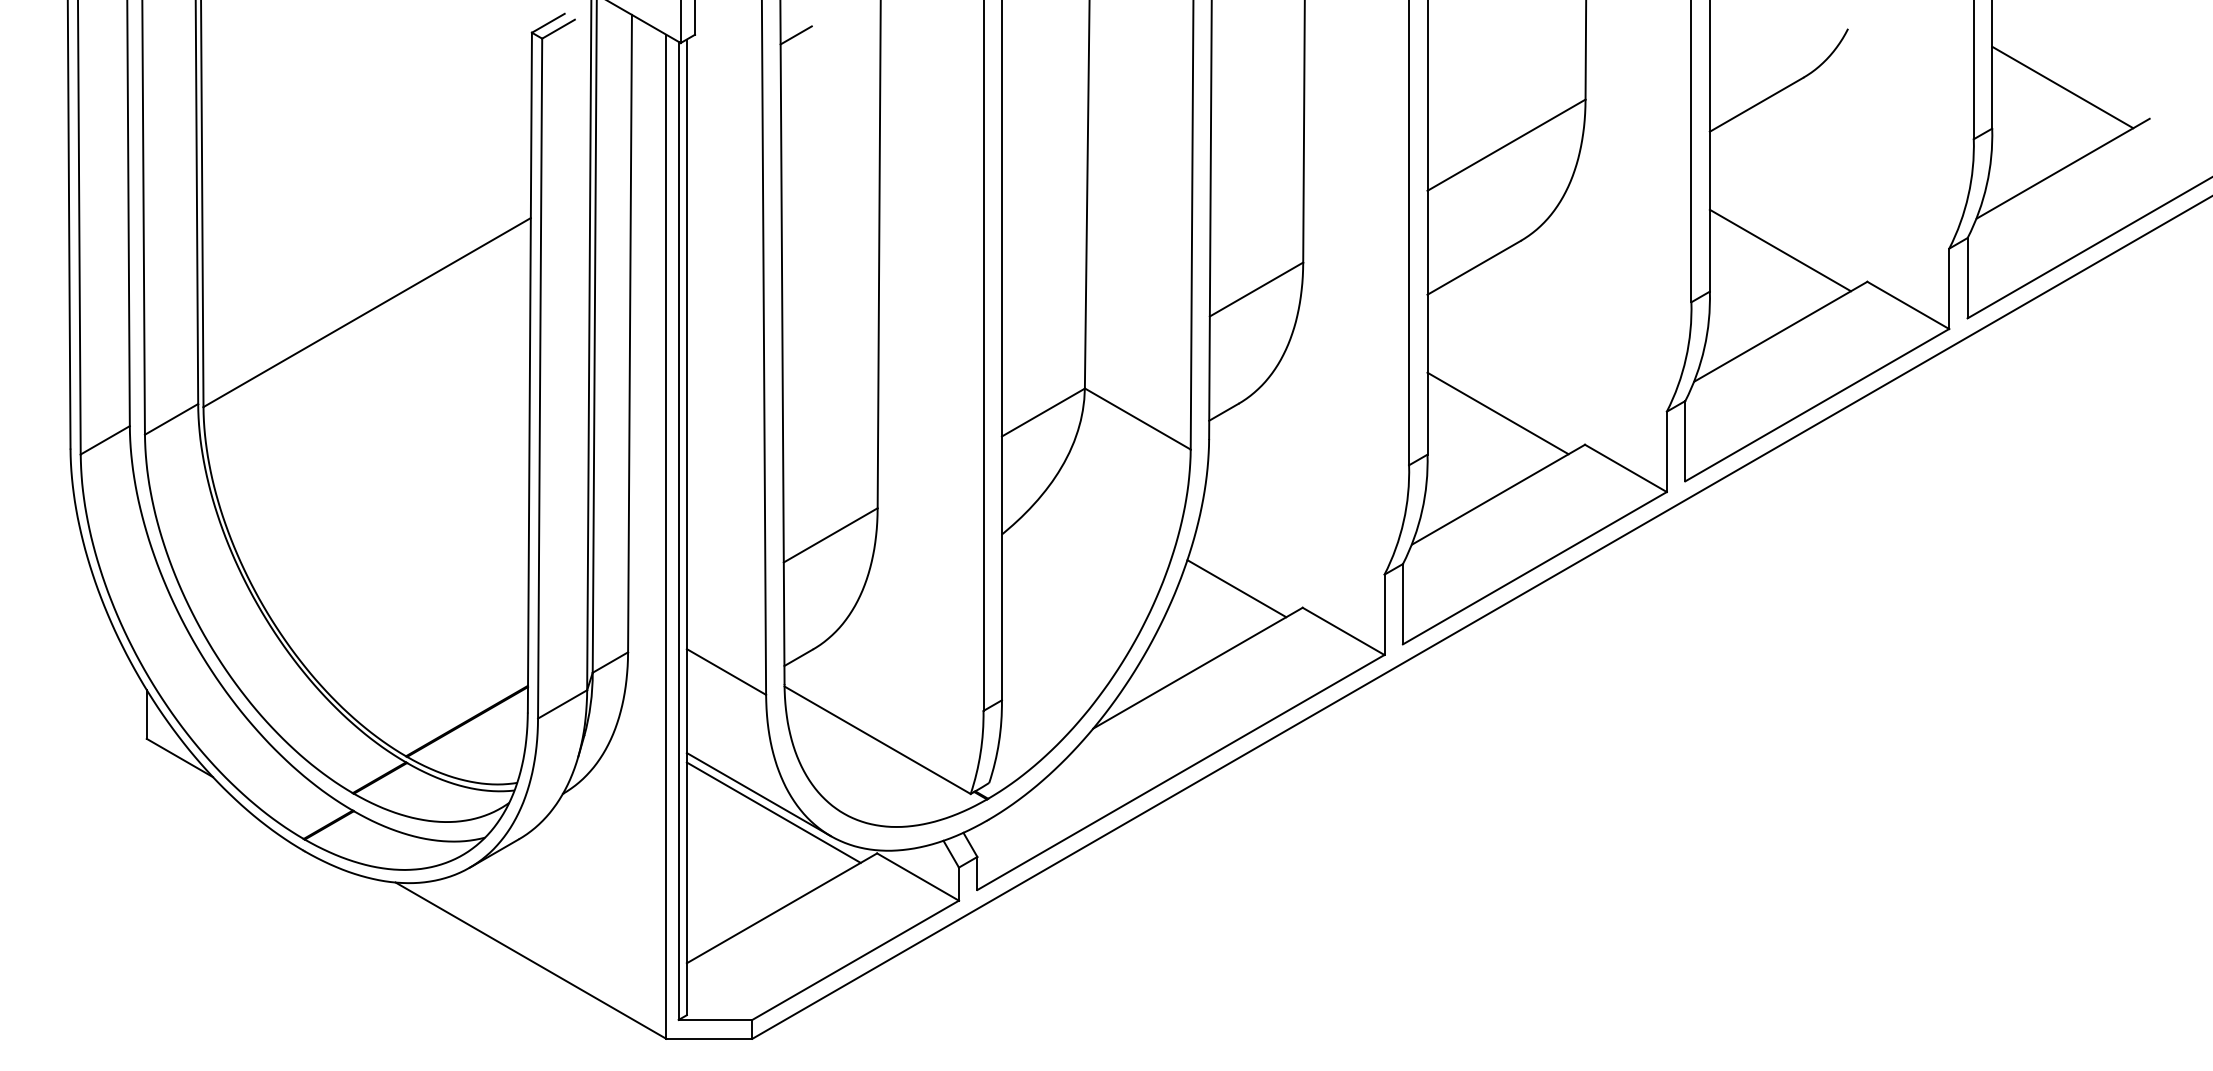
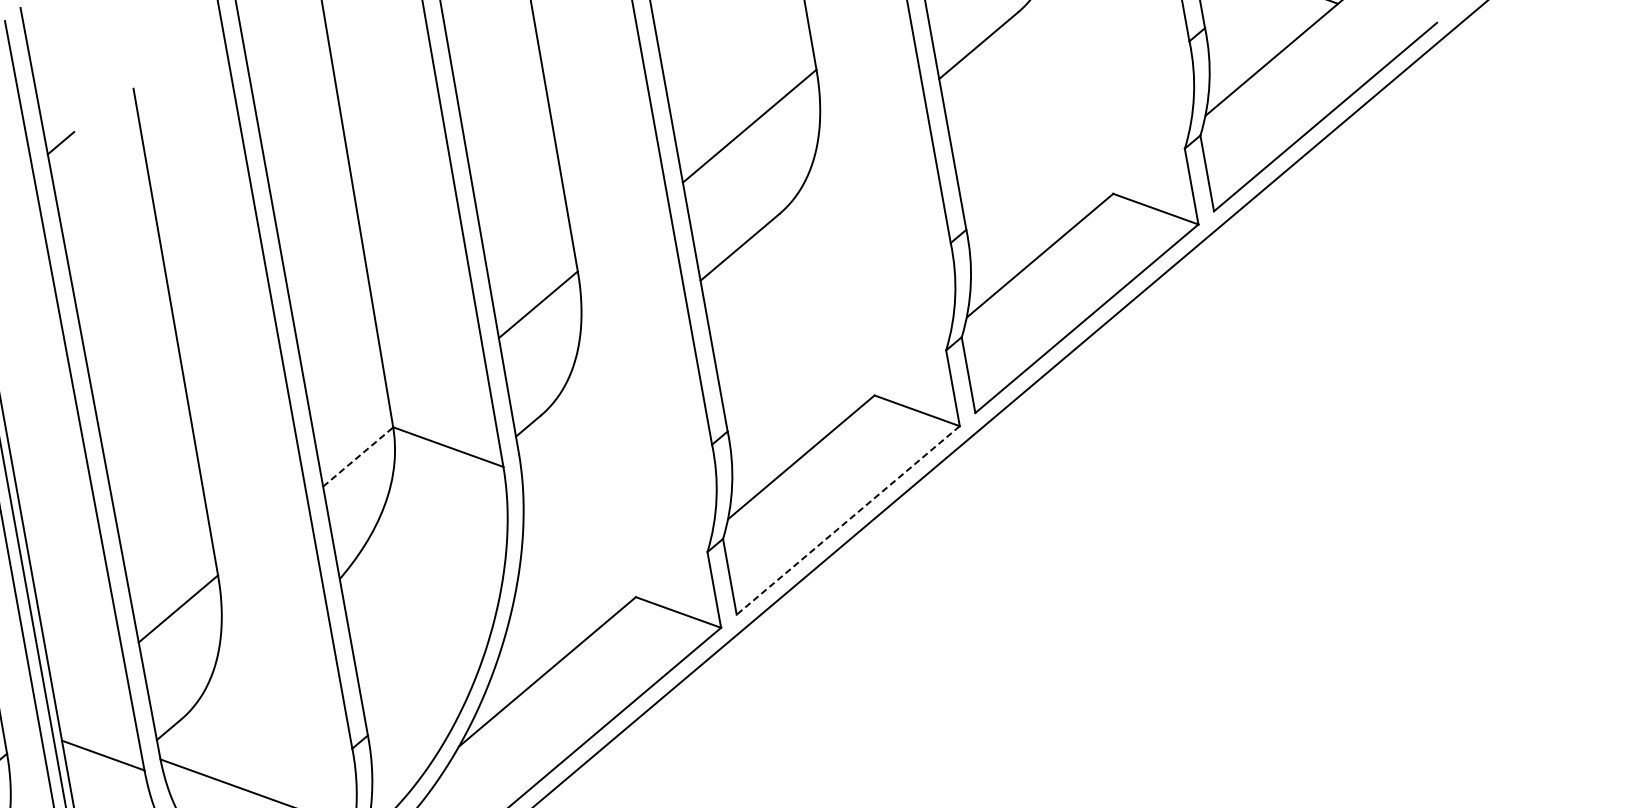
line: (1779, 250) -> (1025, 179), removed
line: (1043, 412) -> (358, 456), solid -> dashed
line: (1497, 413) -> (786, 380), removed
line: (1534, 568) -> (847, 520), solid -> dashed
line: (1236, 588) -> (570, 590), removed

